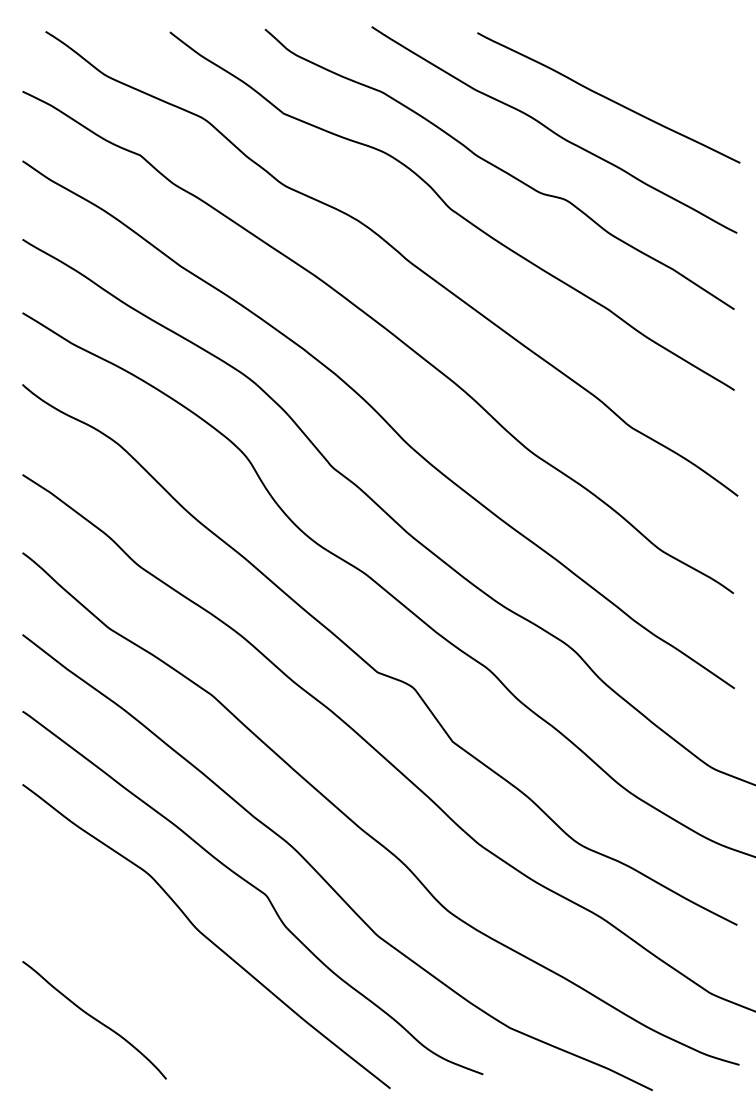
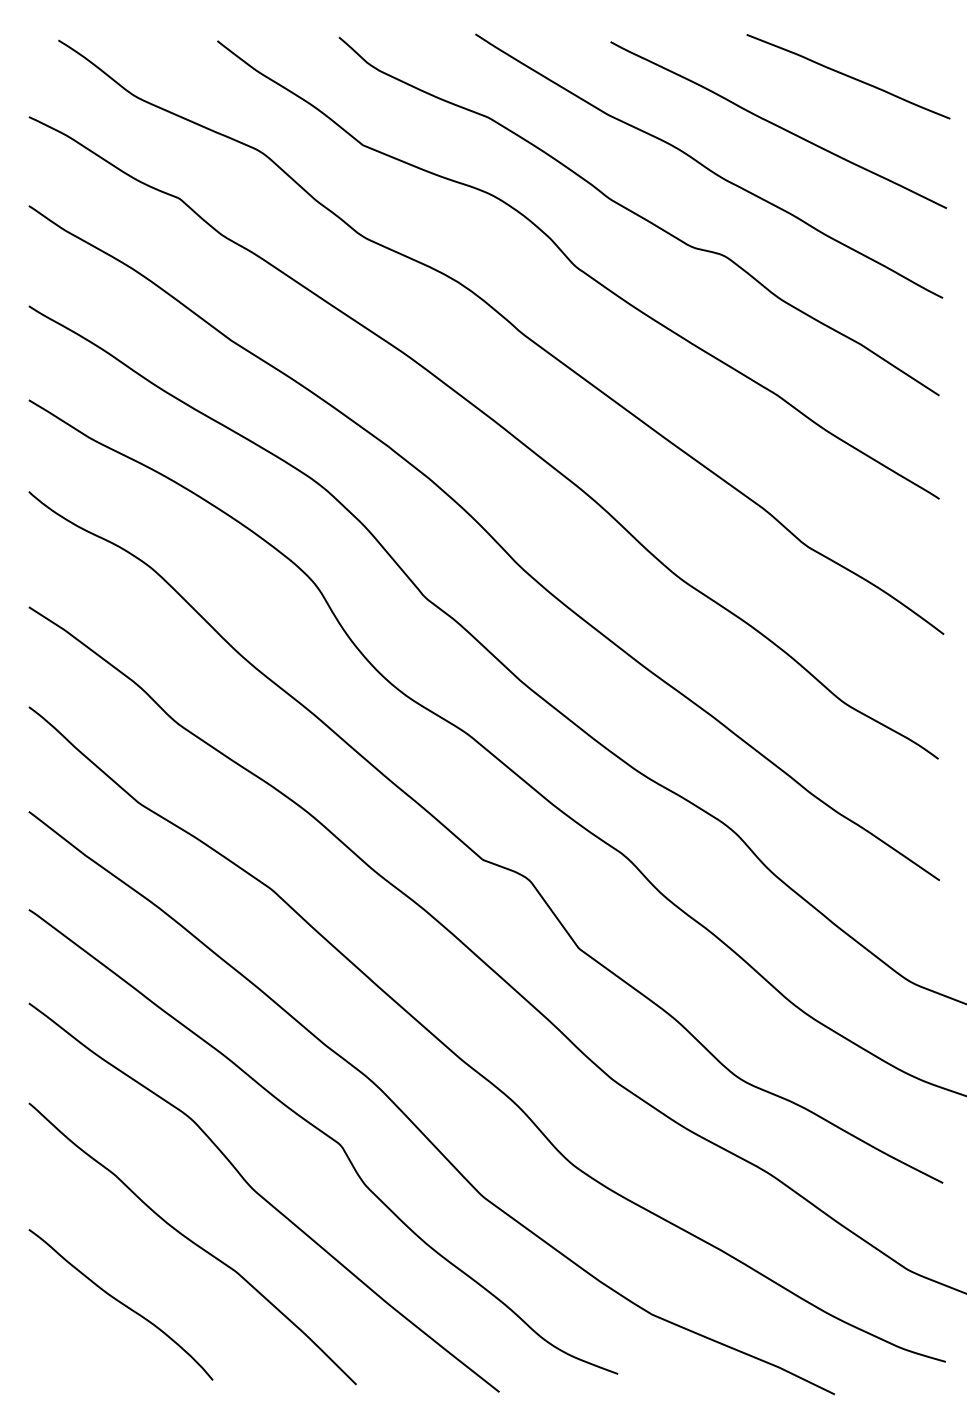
curve: (663, 59) -> (848, 75), added
curve: (150, 972) -> (192, 1243), added

